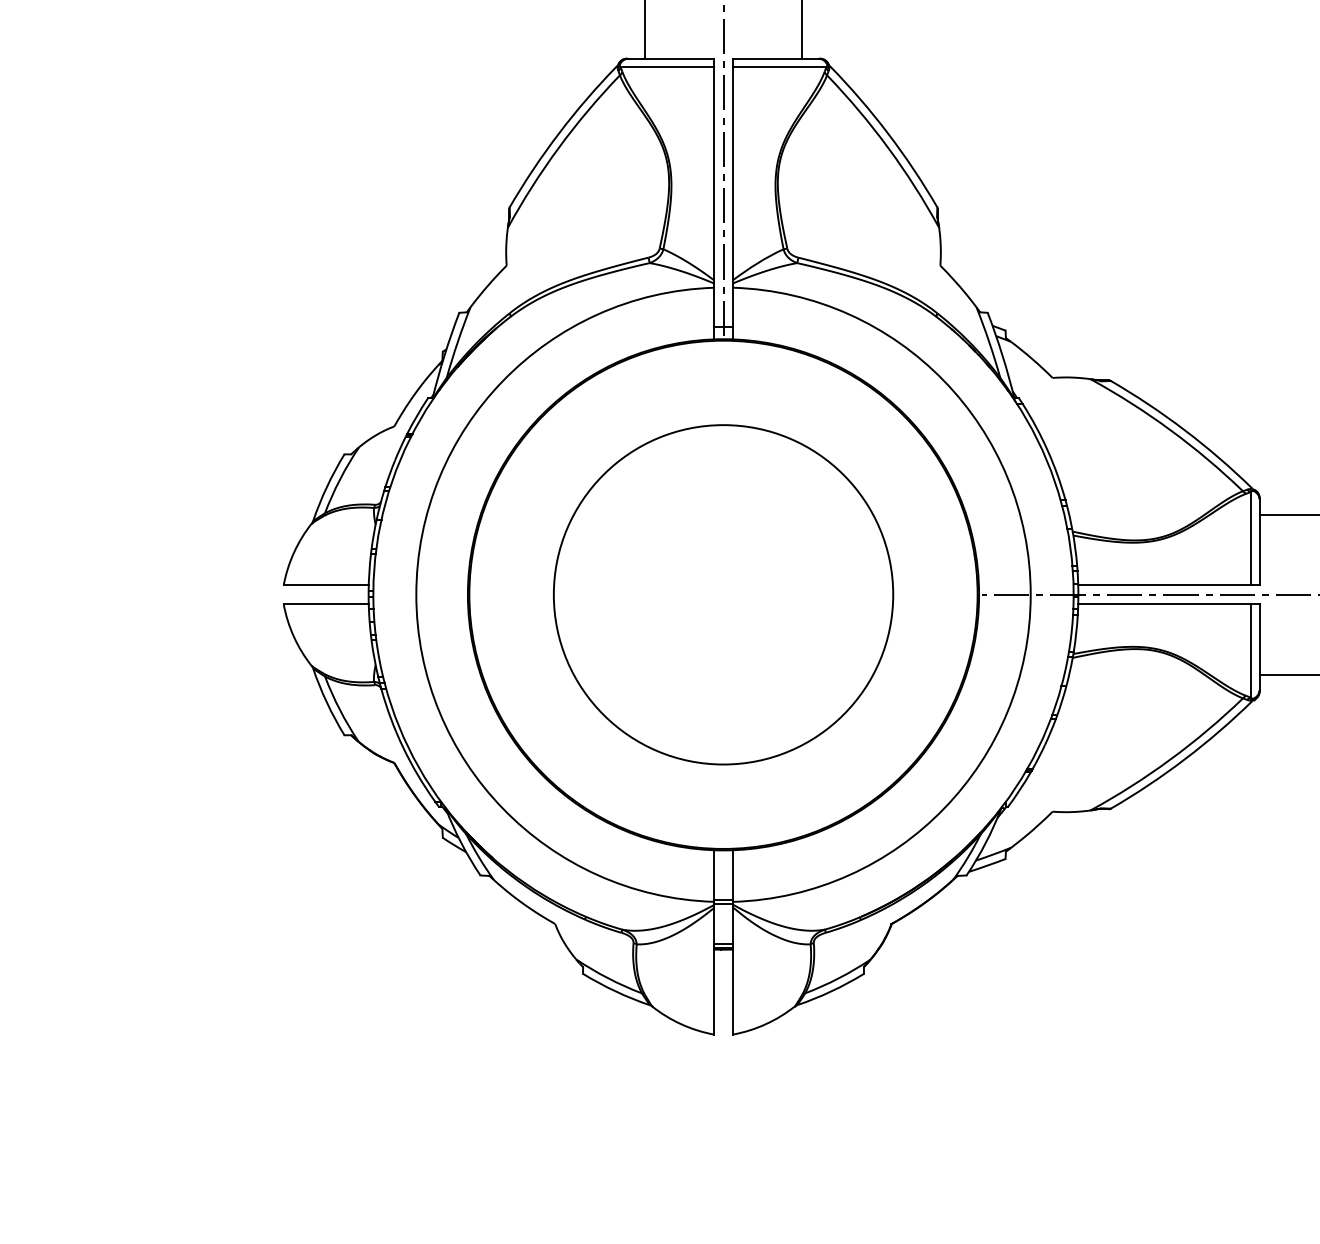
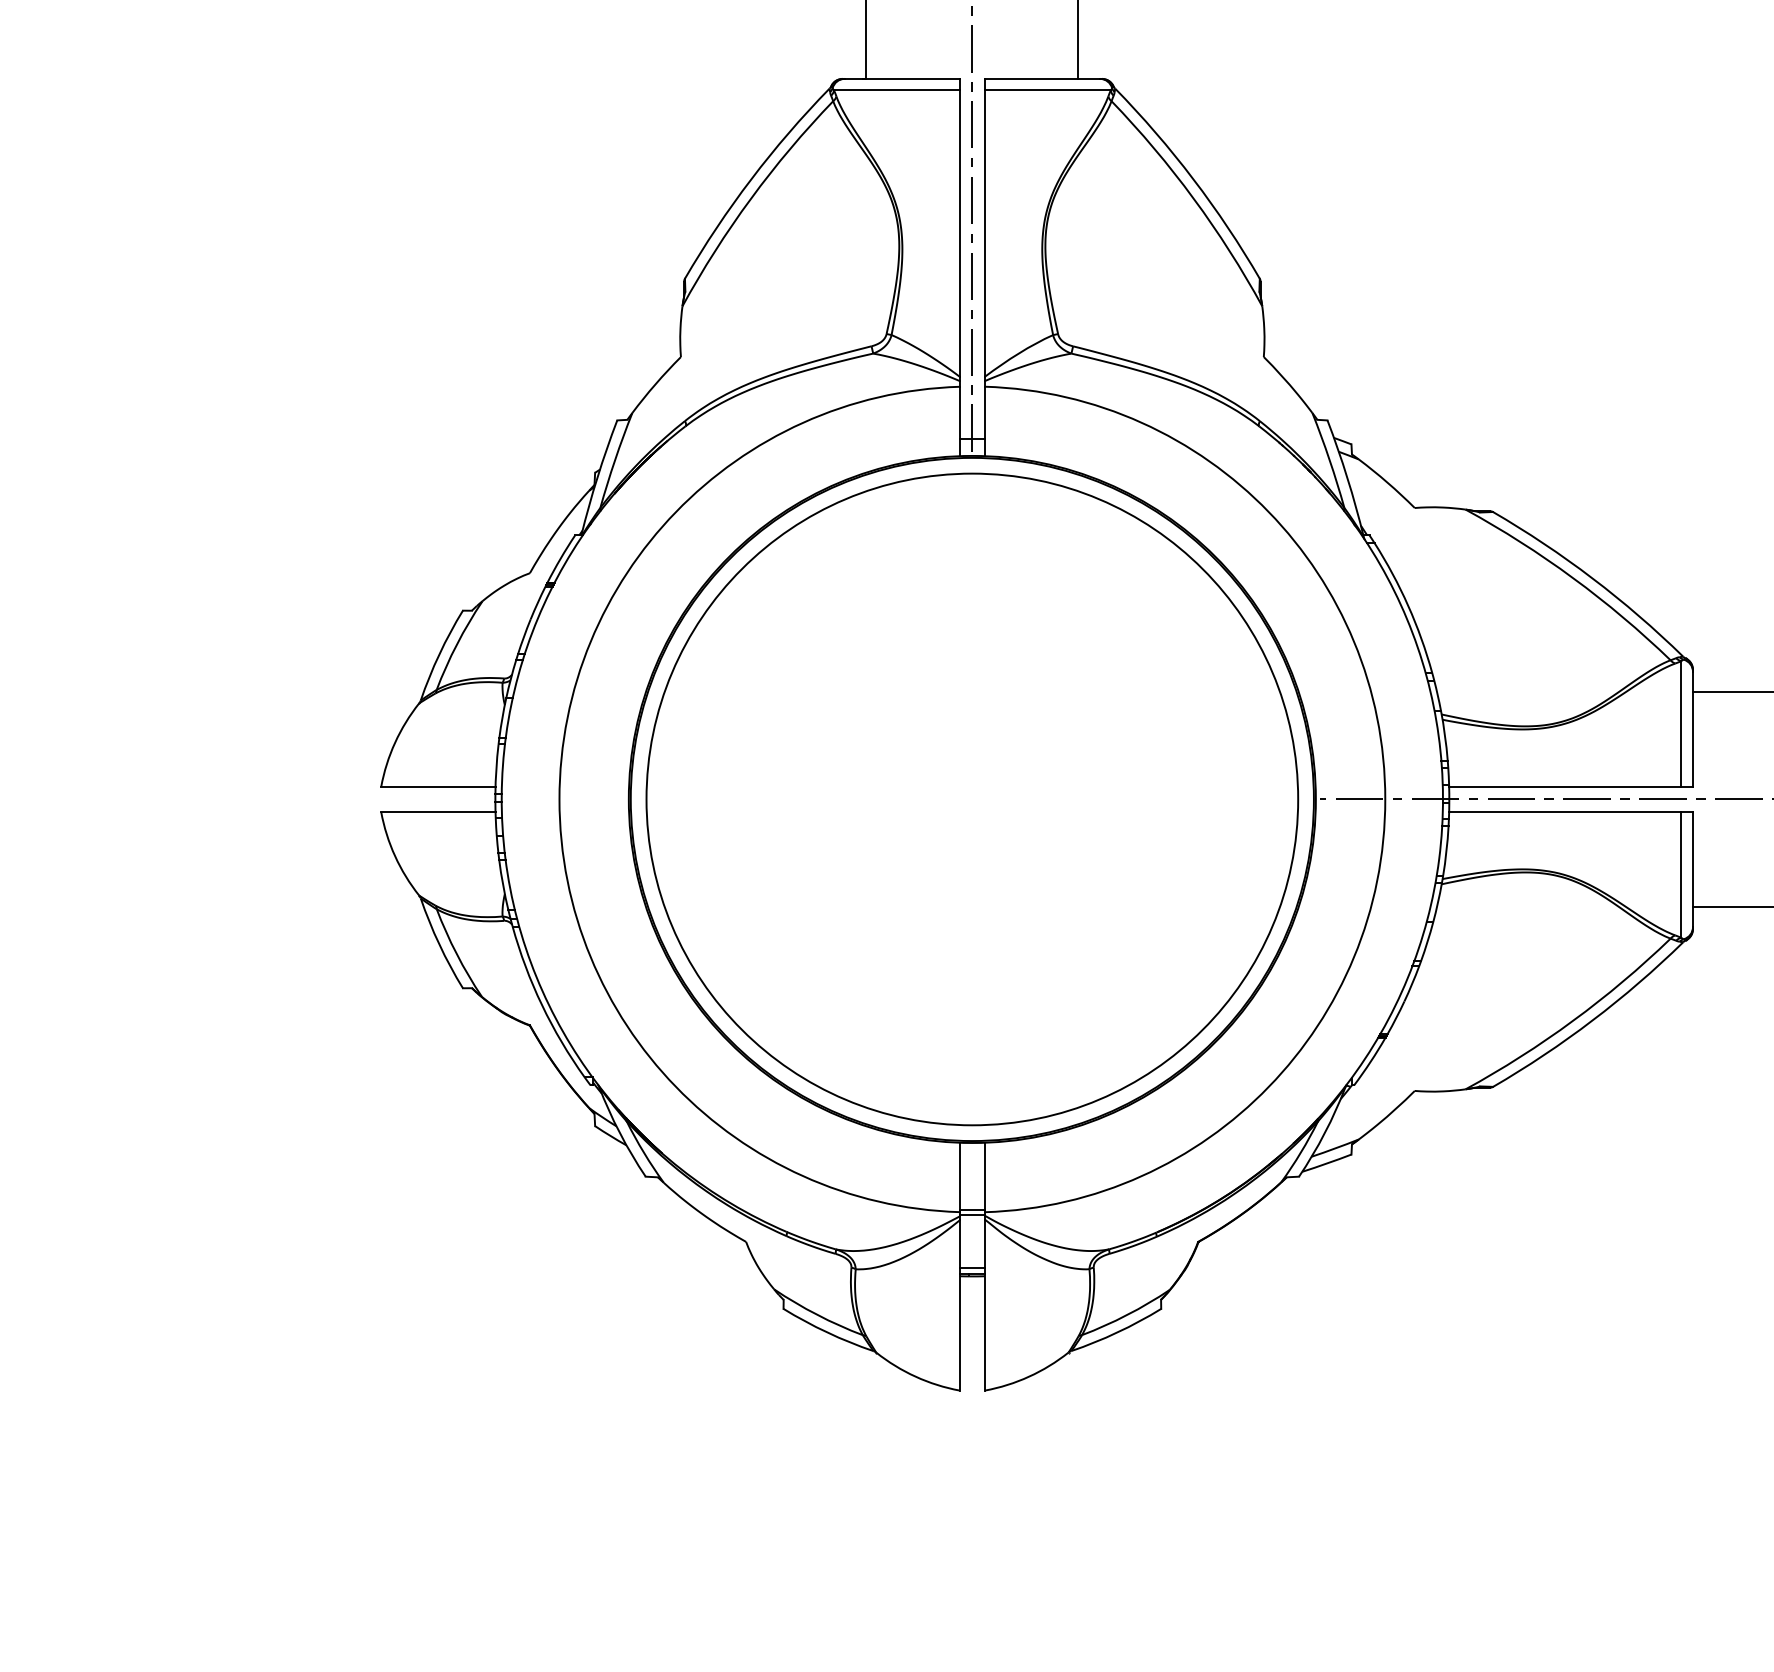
circle: (723, 594) -> (972, 799), size x1.43

